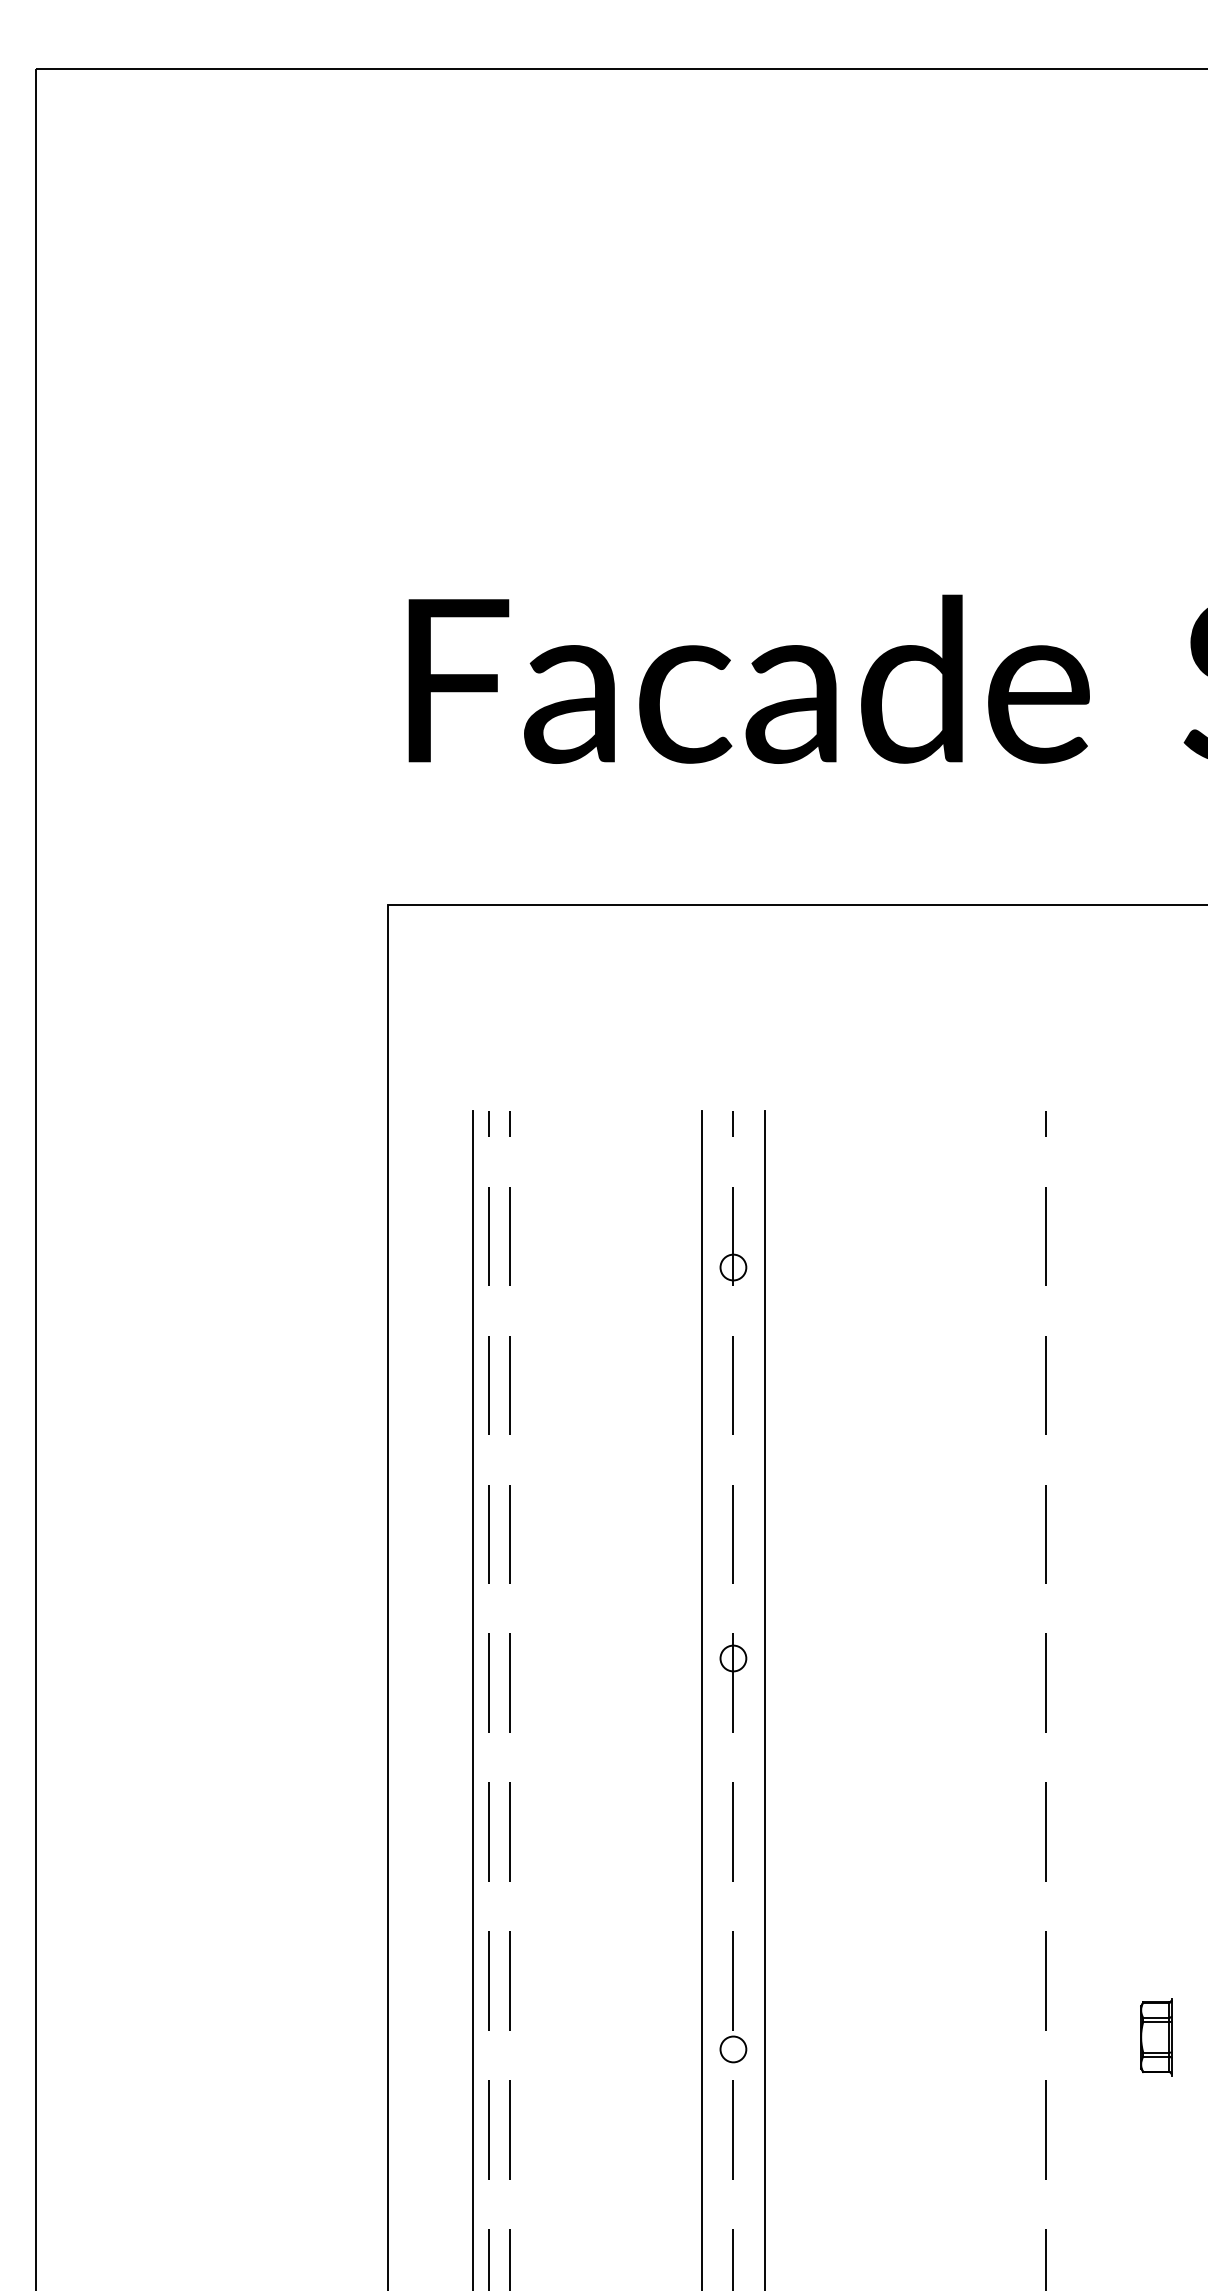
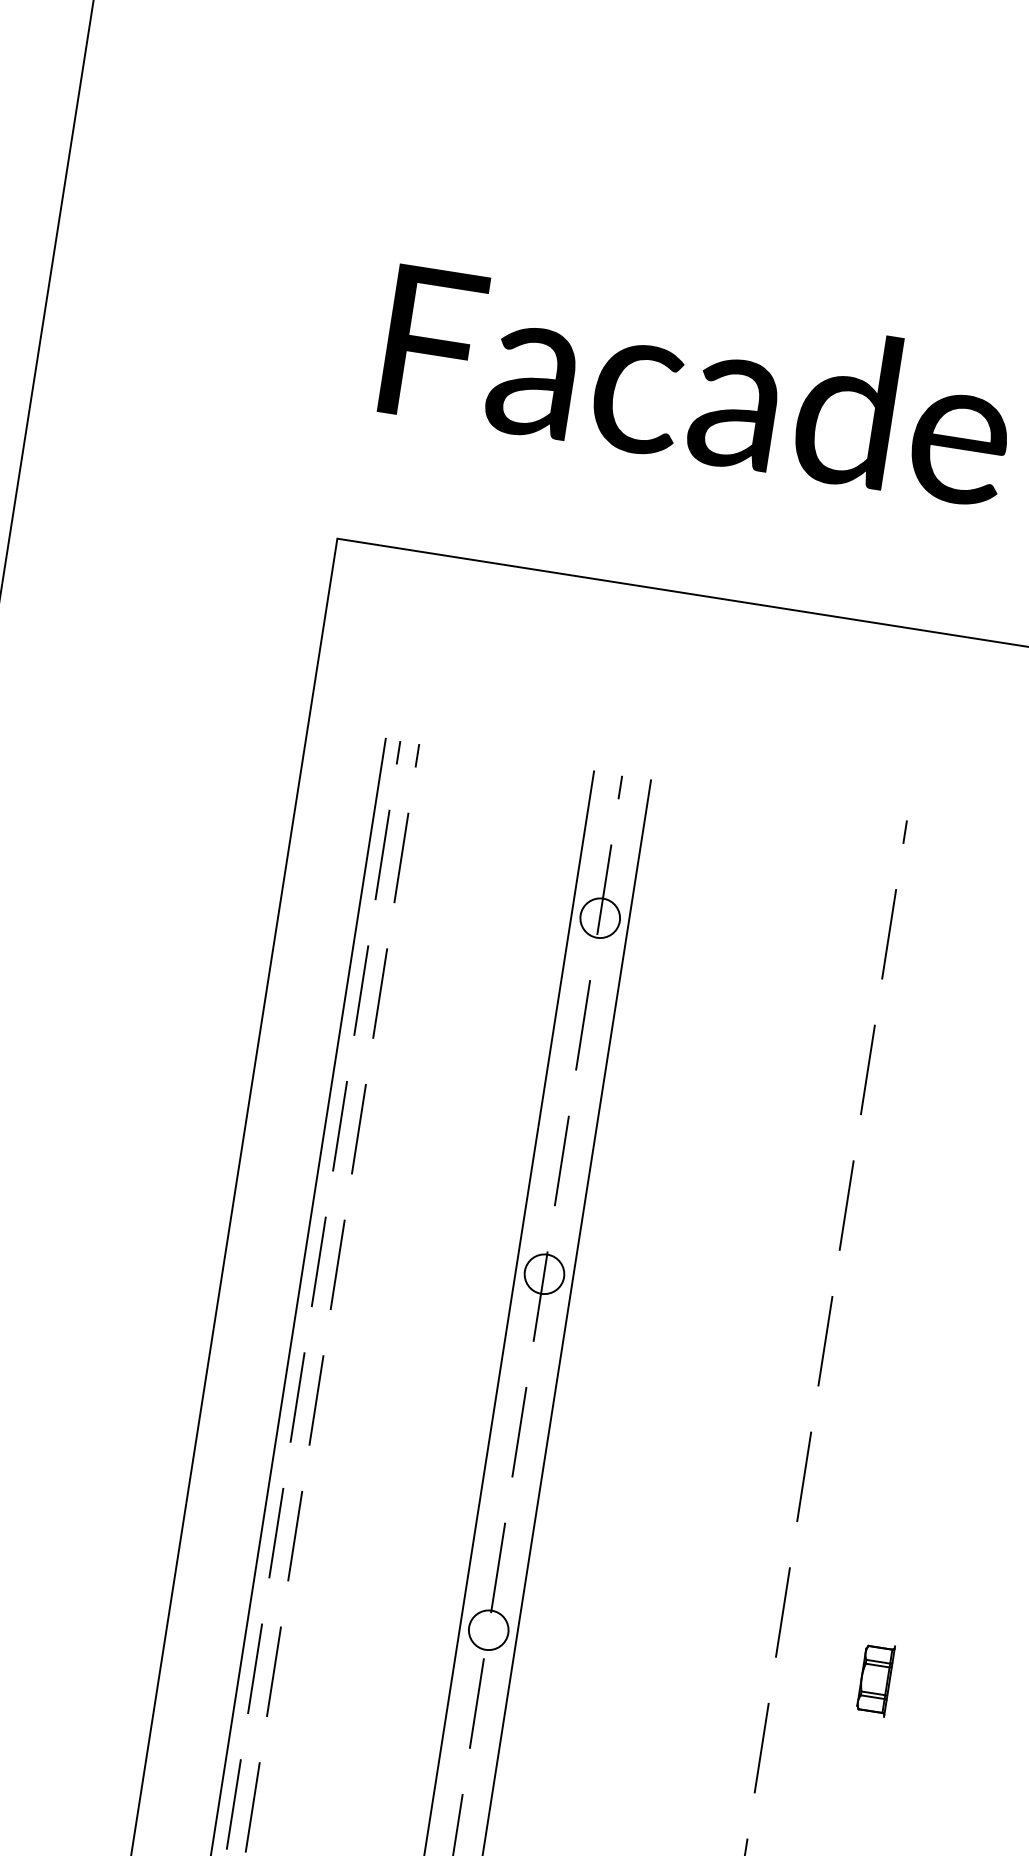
circle: (732, 1267) -> (599, 918), size x1.67
circle: (732, 1658) -> (543, 1274), size x1.67
circle: (732, 2048) -> (488, 1629), size x1.67

